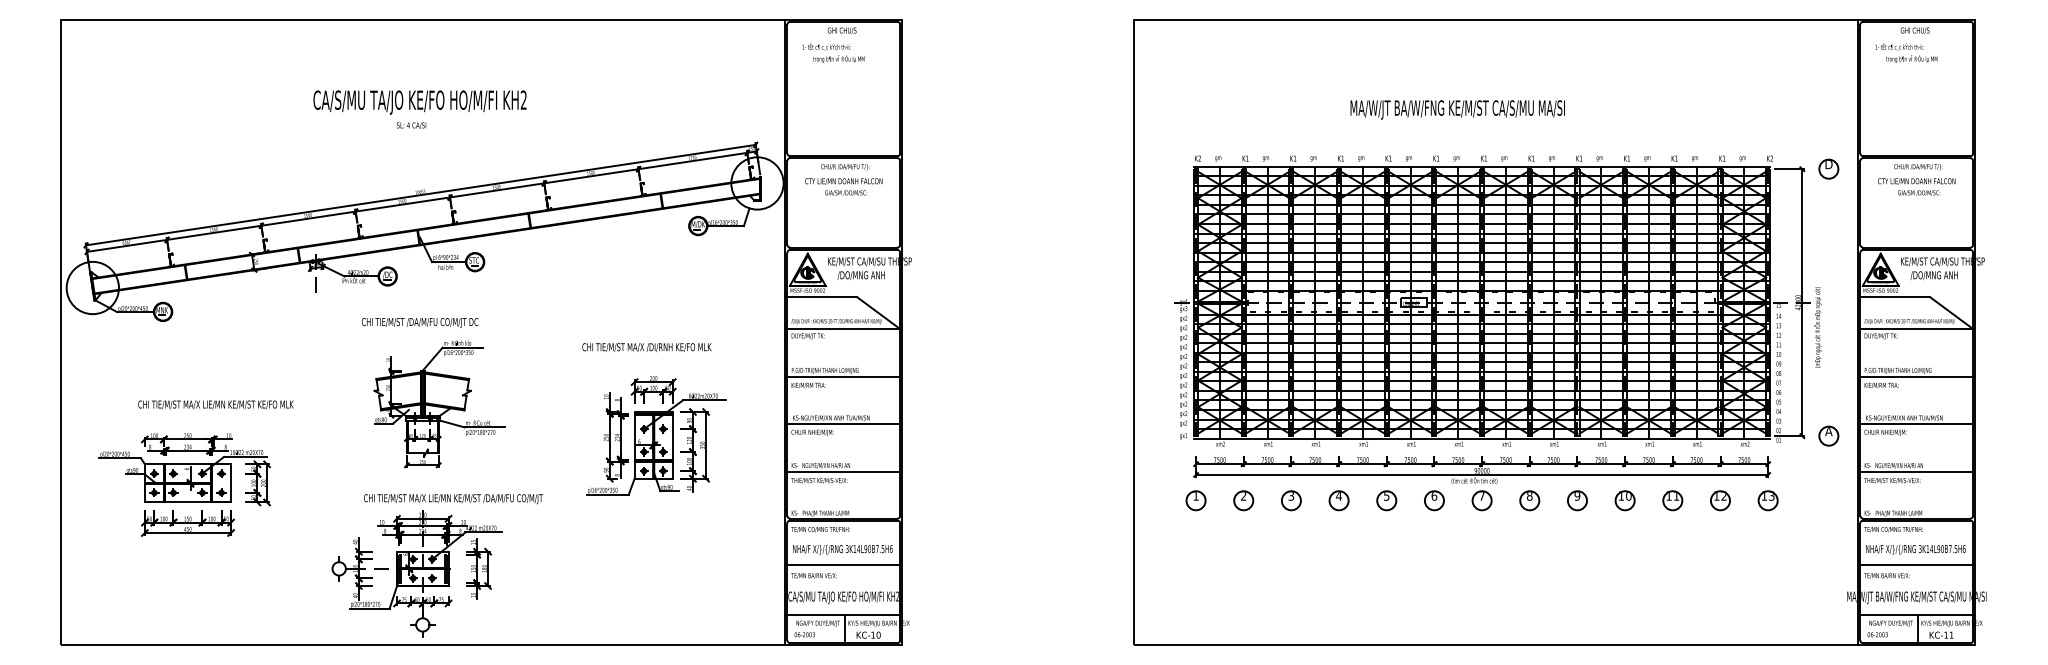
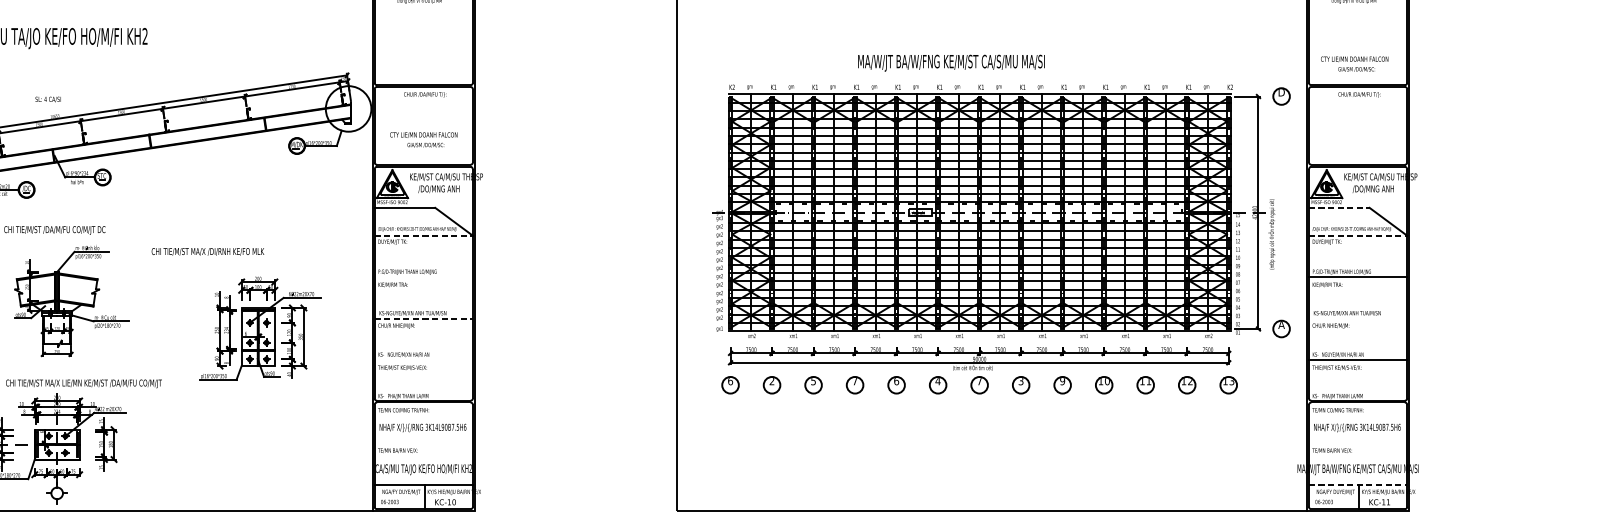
text: (1457, 109) -> (951, 62), moved
text: (411, 125) -> (48, 99), moved
text: (843, 186) -> (423, 139), moved
text: (1916, 186) -> (1354, 63), moved
line: (1895, 297) -> (1339, 208), solid -> dashed
line: (843, 329) -> (423, 236), solid -> dashed
line: (1916, 329) -> (1357, 236), solid -> dashed
text: (646, 347) -> (207, 251), moved
line: (843, 376) -> (423, 277), removed
line: (843, 424) -> (423, 318), solid -> dashed
line: (1916, 424) -> (1357, 318), removed
line: (843, 471) -> (423, 359), removed
text: (1291, 495) -> (813, 380), 3 -> 5
text: (1195, 496) -> (730, 381), 1 -> 6
text: (1339, 496) -> (855, 381), 4 -> 7
text: (1386, 496) -> (896, 381), 5 -> 6
text: (1434, 496) -> (938, 381), 6 -> 4
text: (1529, 496) -> (1020, 381), 8 -> 3
line: (843, 565) -> (423, 441), removed
line: (1916, 565) -> (1357, 441), removed
line: (1916, 615) -> (1357, 485), solid -> dashed

